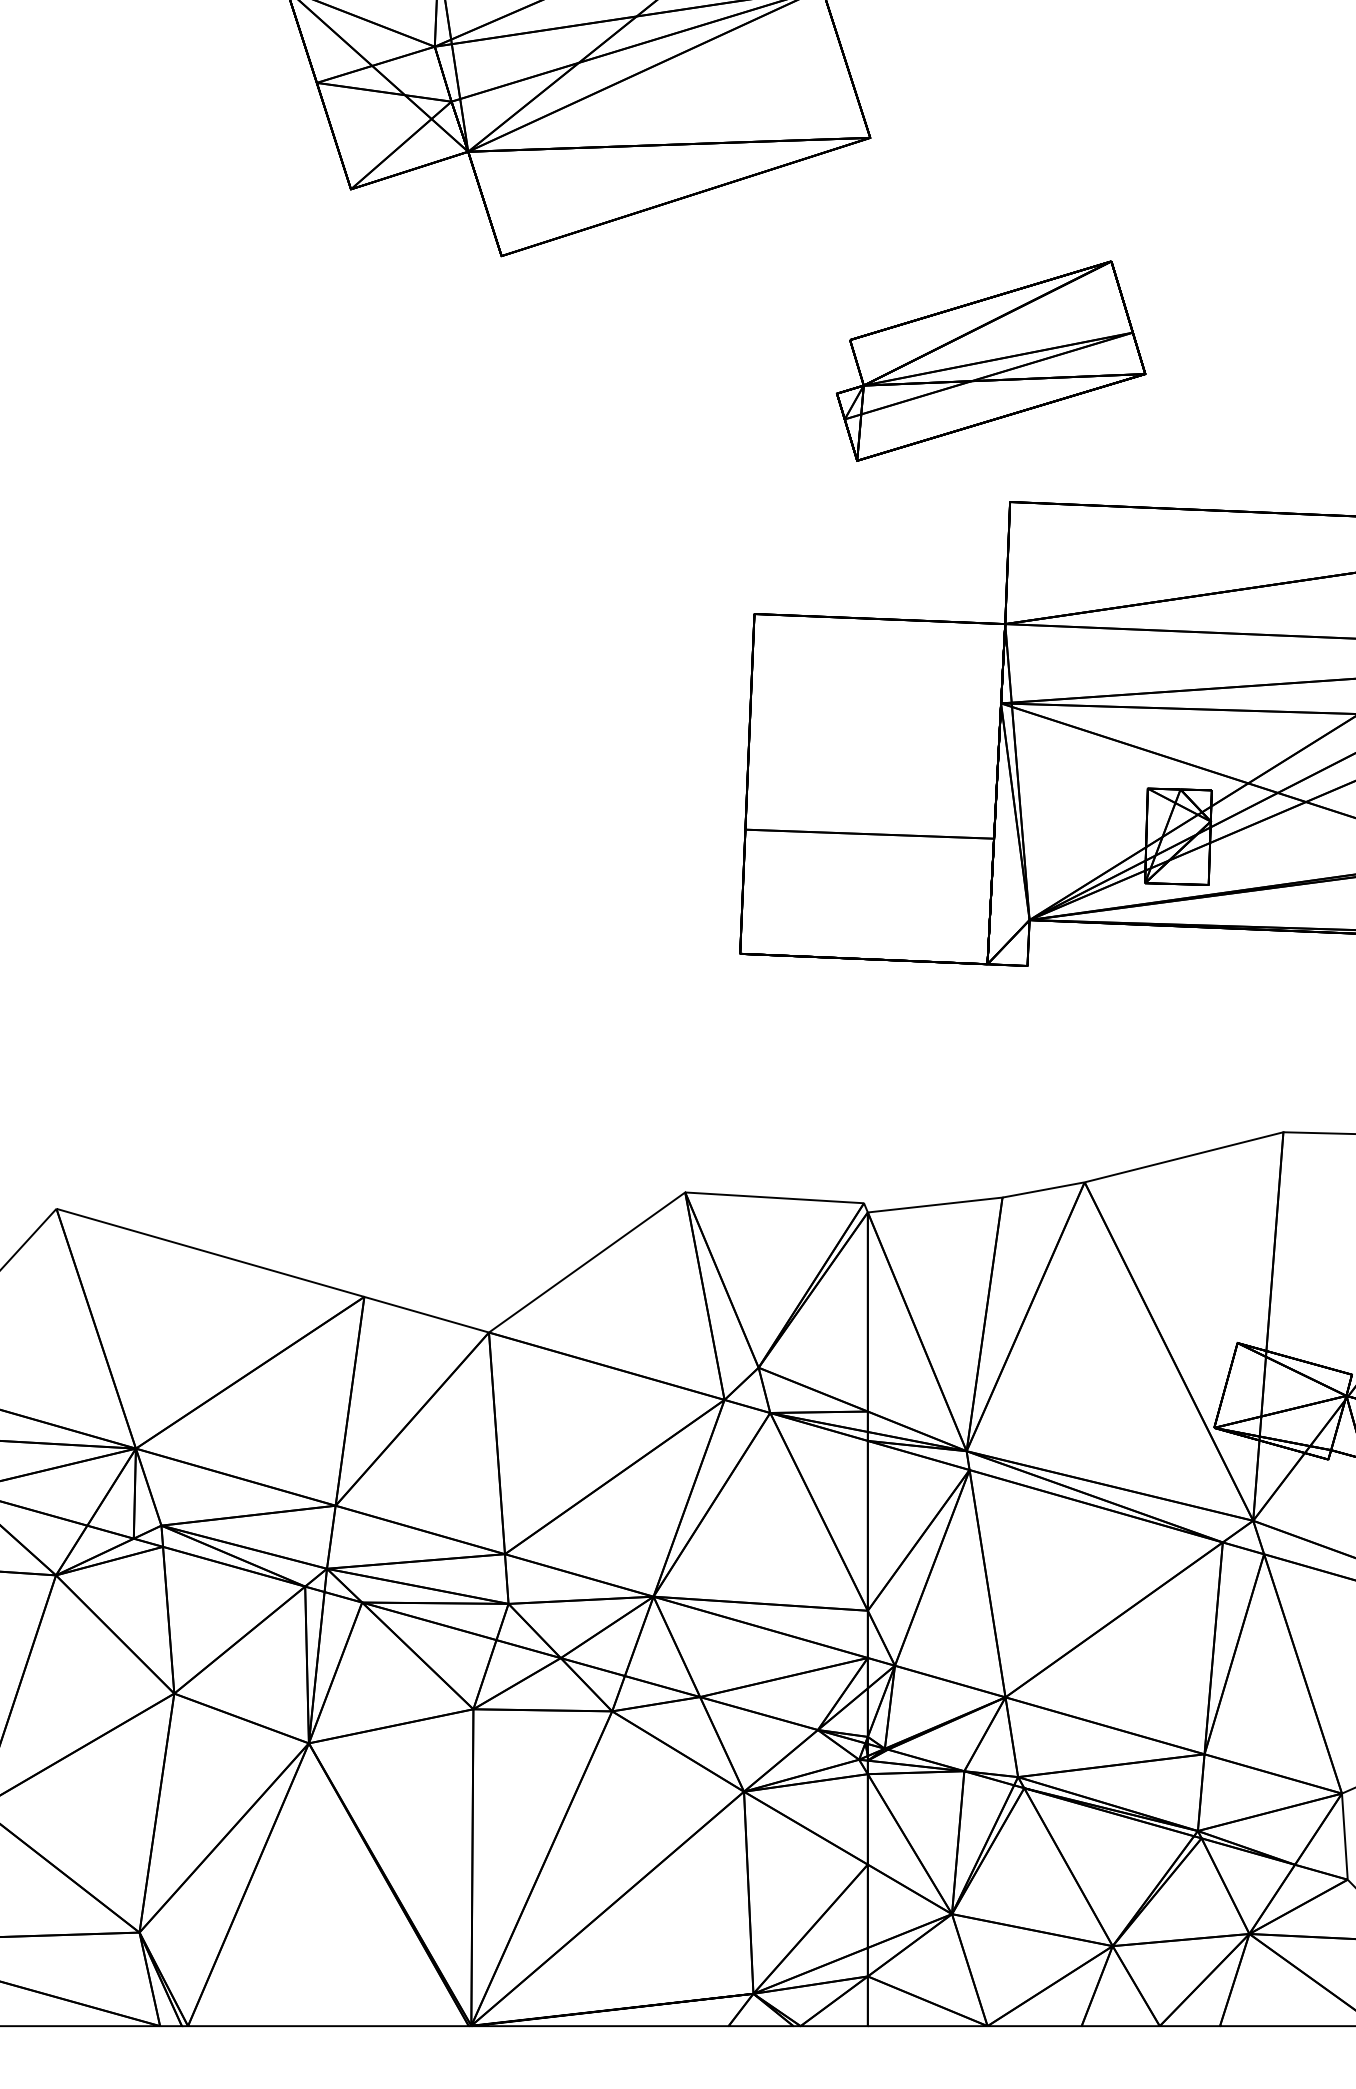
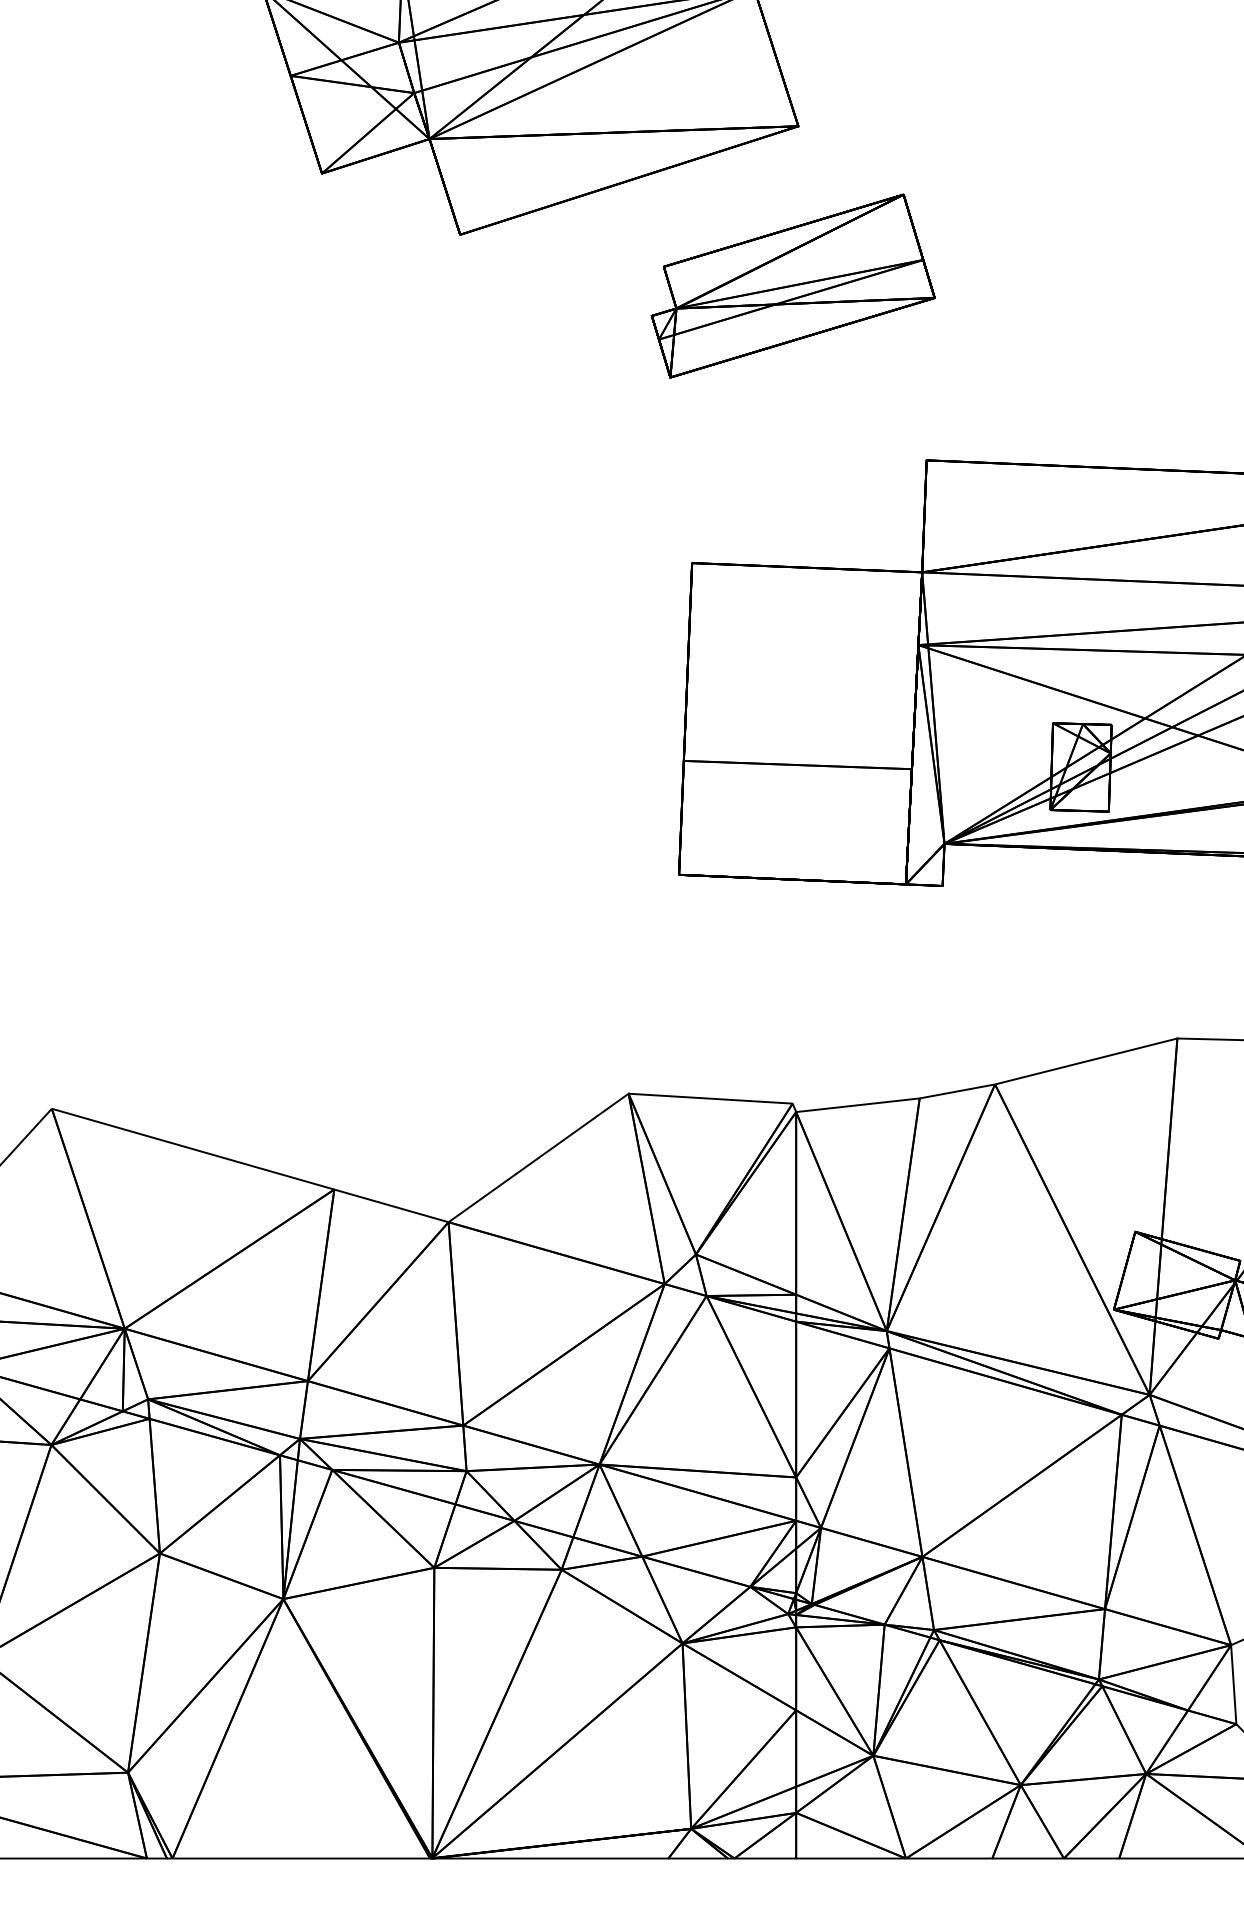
part: (990, 360) -> (792, 285), moved

